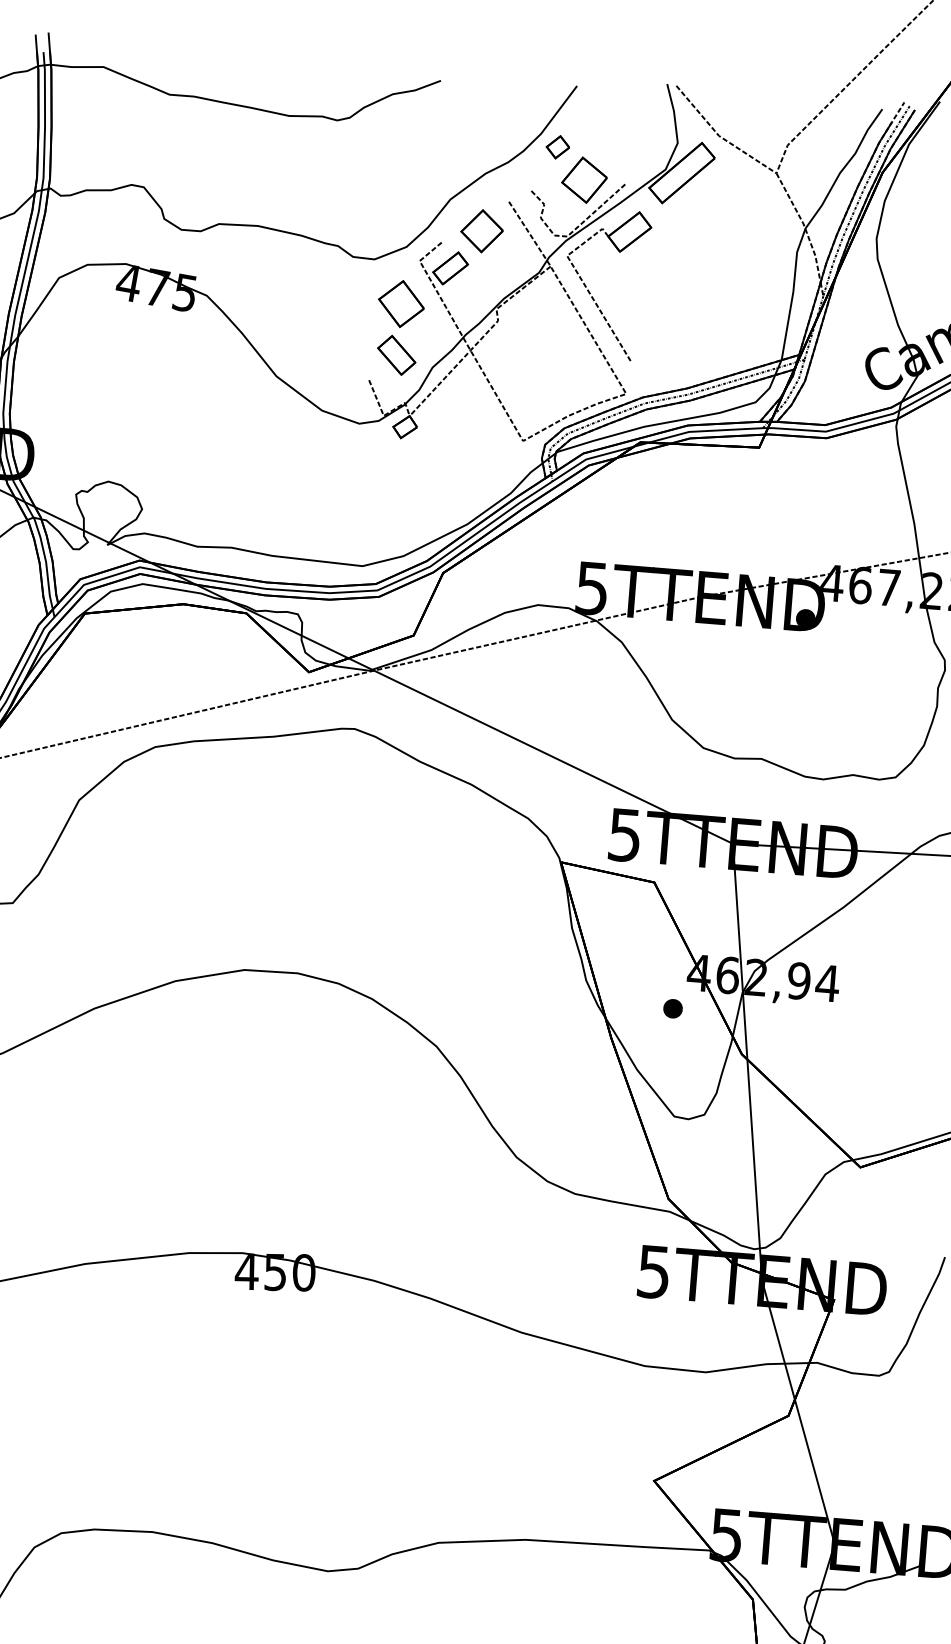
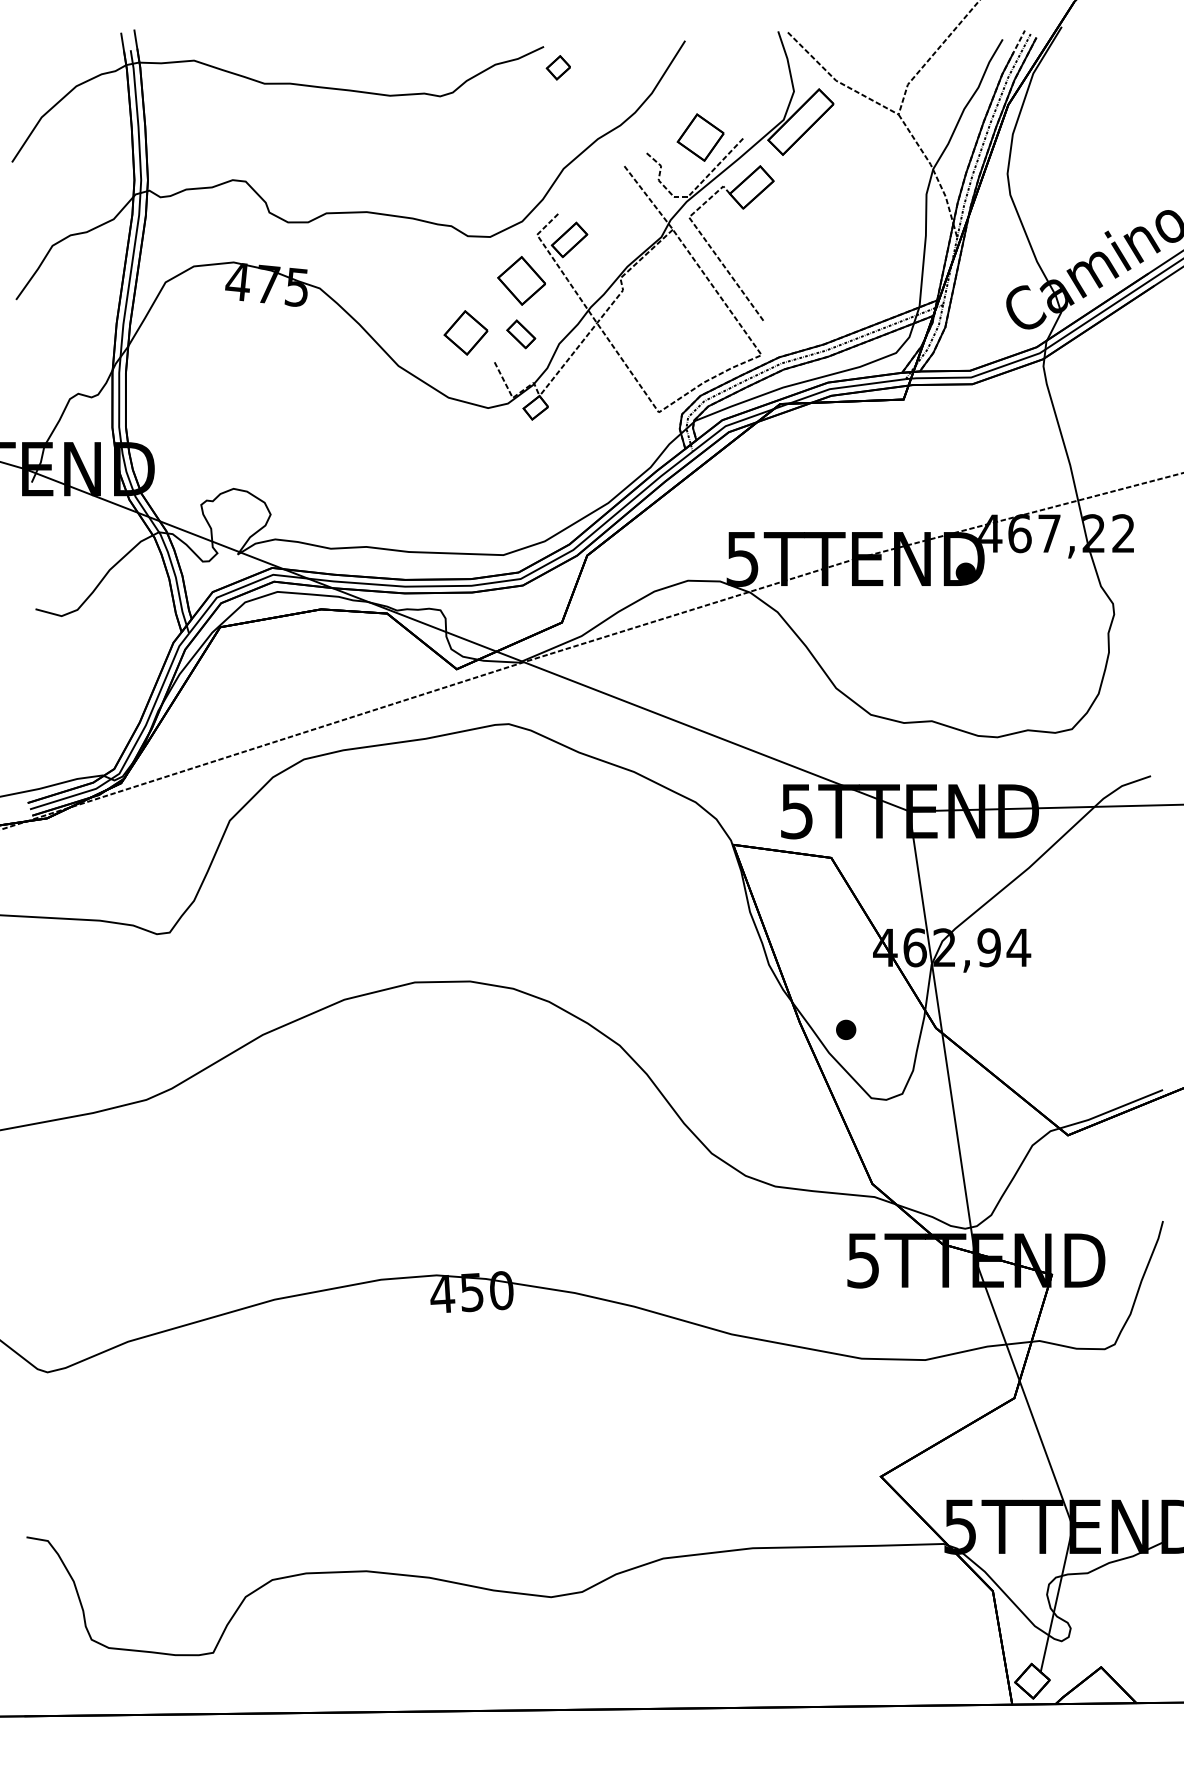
part: (557, 146) -> (557, 67), moved
part: (481, 230) -> (465, 332), moved
part: (397, 355) -> (521, 334), size x0.7
part: (673, 1008) -> (846, 1029), moved

